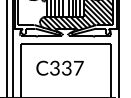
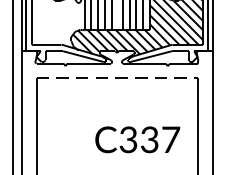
line: (66, 43) -> (118, 77), solid -> dashed
text: (59, 67) -> (136, 138), moved

